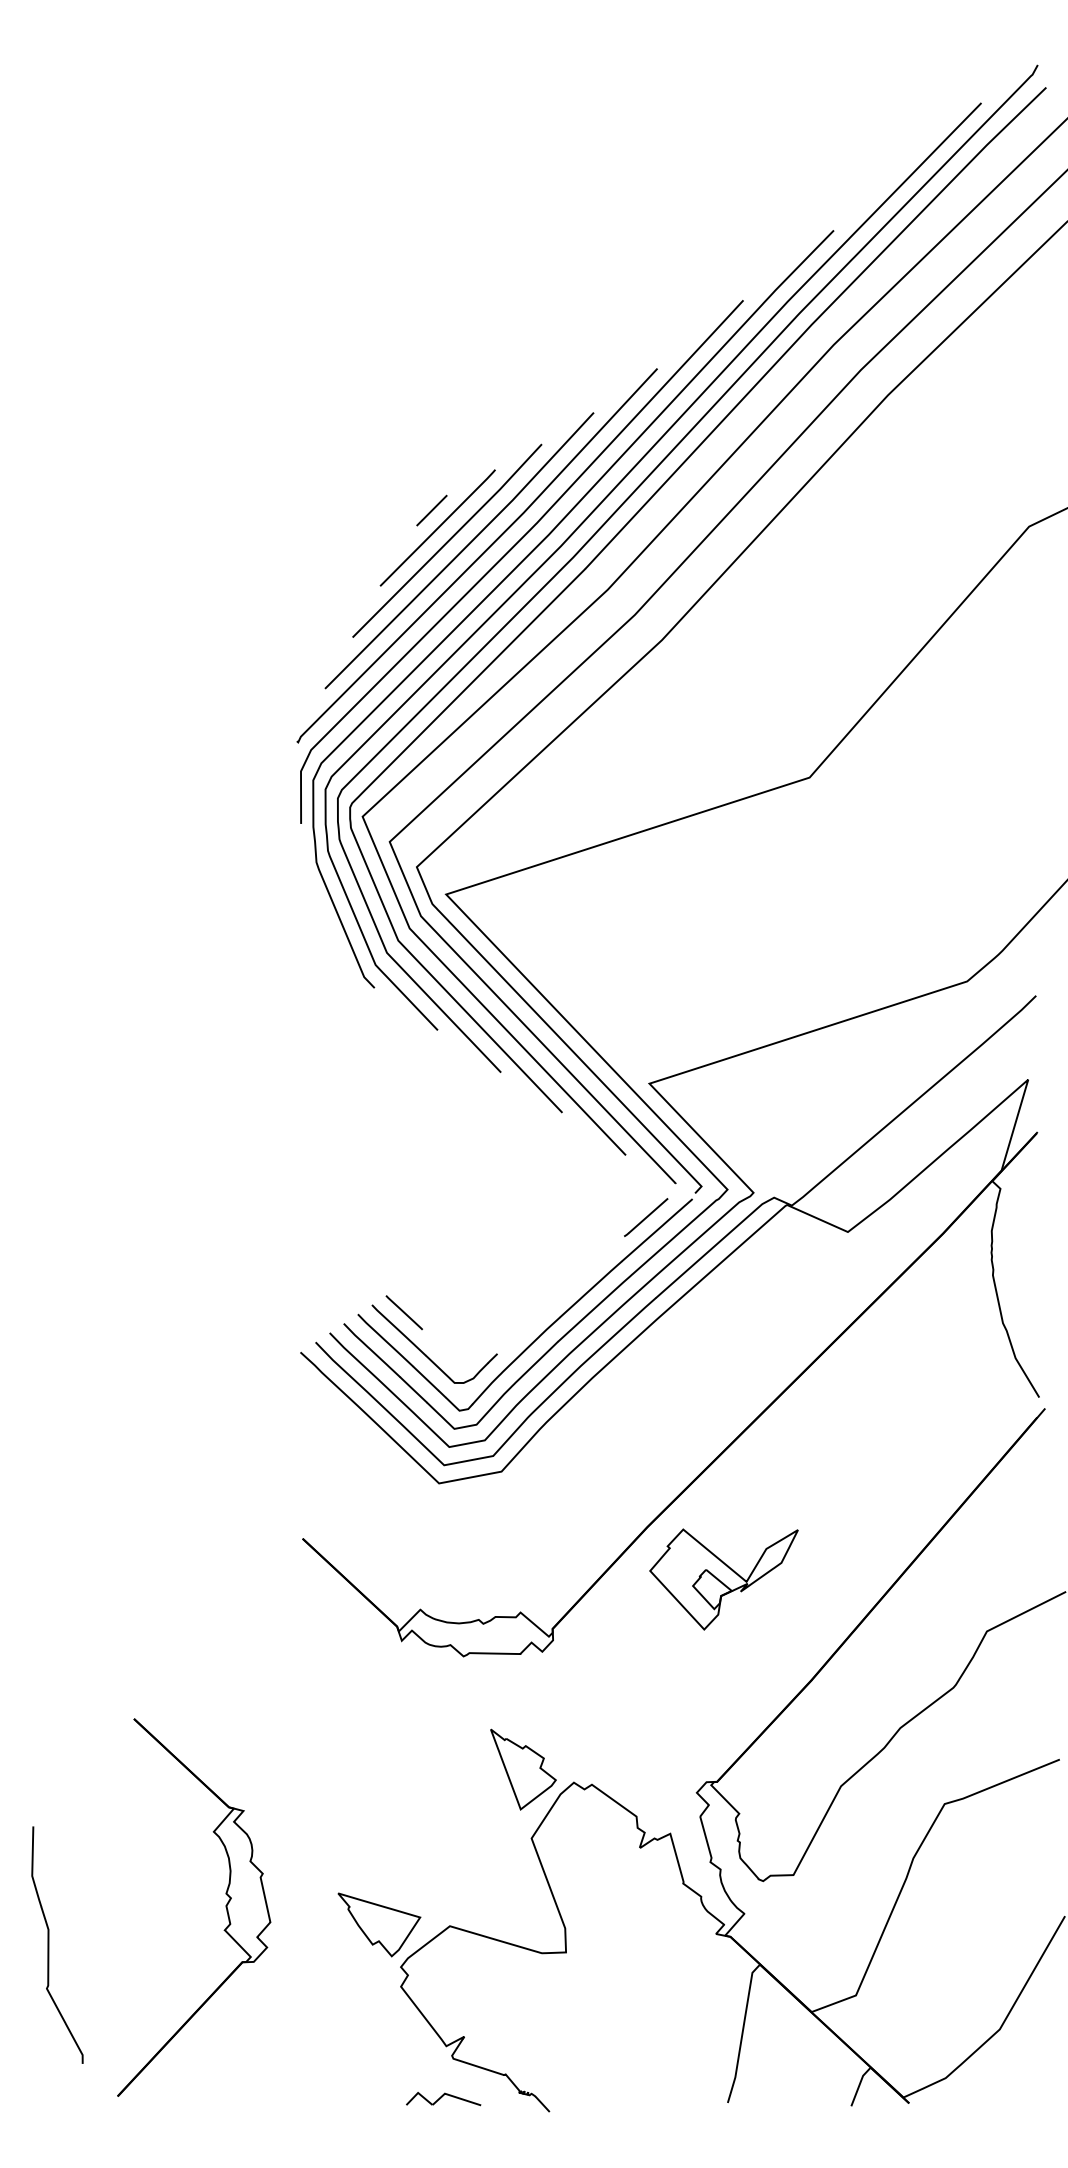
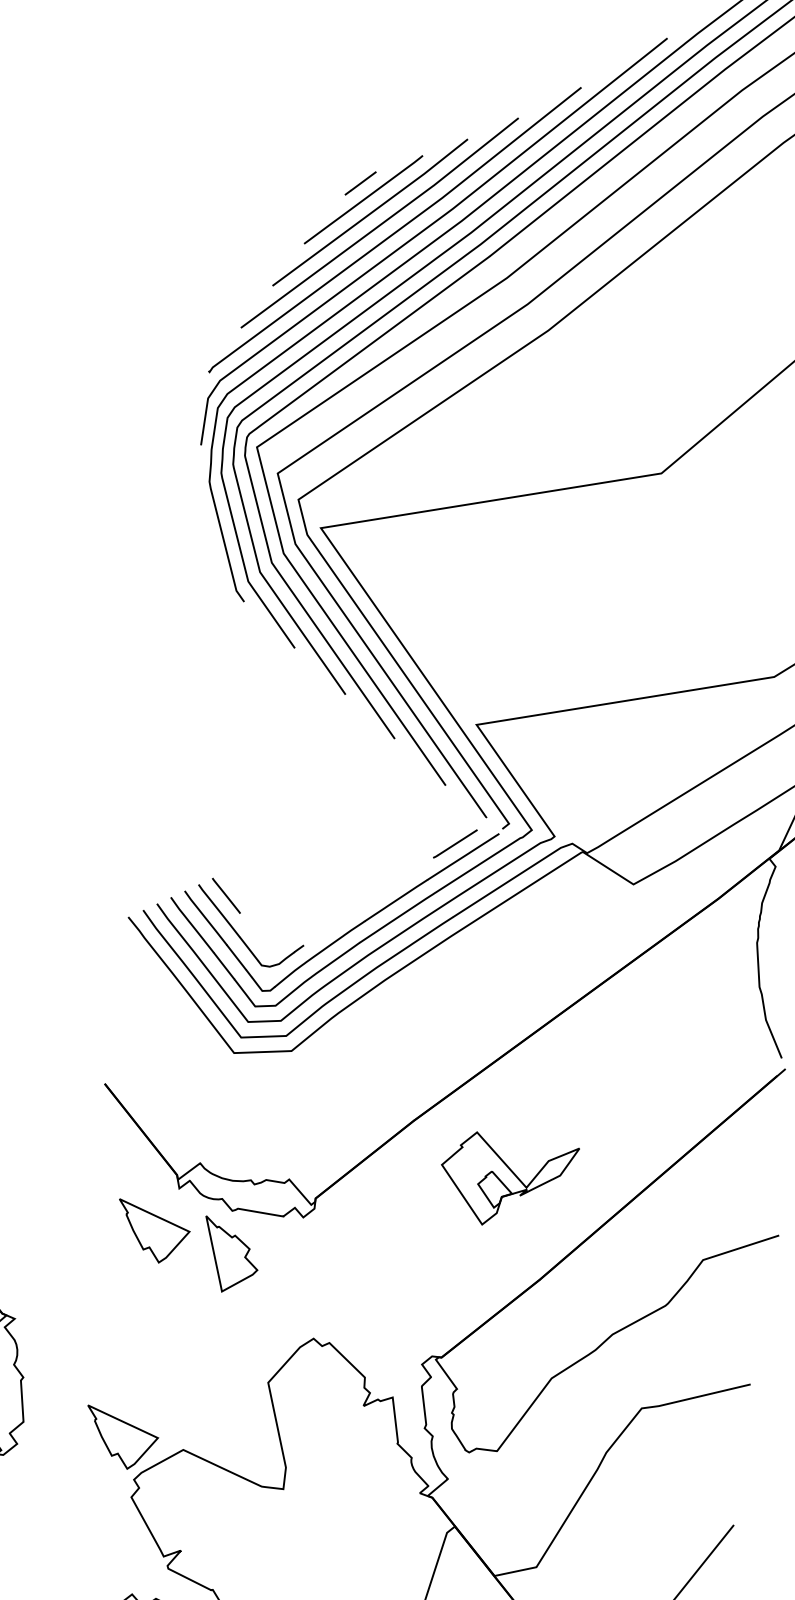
part: (723, 1579) -> (506, 1182), moved
part: (379, 1693) -> (152, 1232), added
part: (523, 1769) -> (229, 1256), moved

